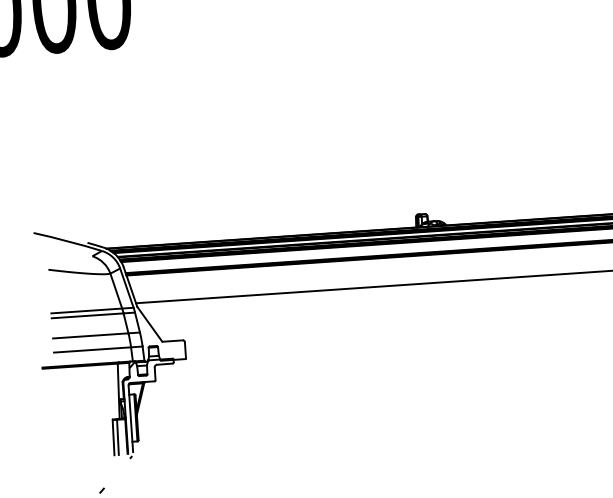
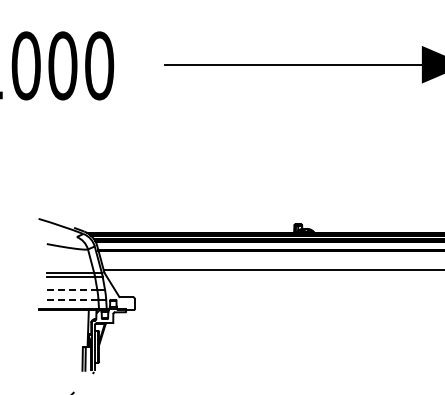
line: (91, 336) -> (72, 290), solid -> dashed
line: (92, 349) -> (72, 299), solid -> dashed

